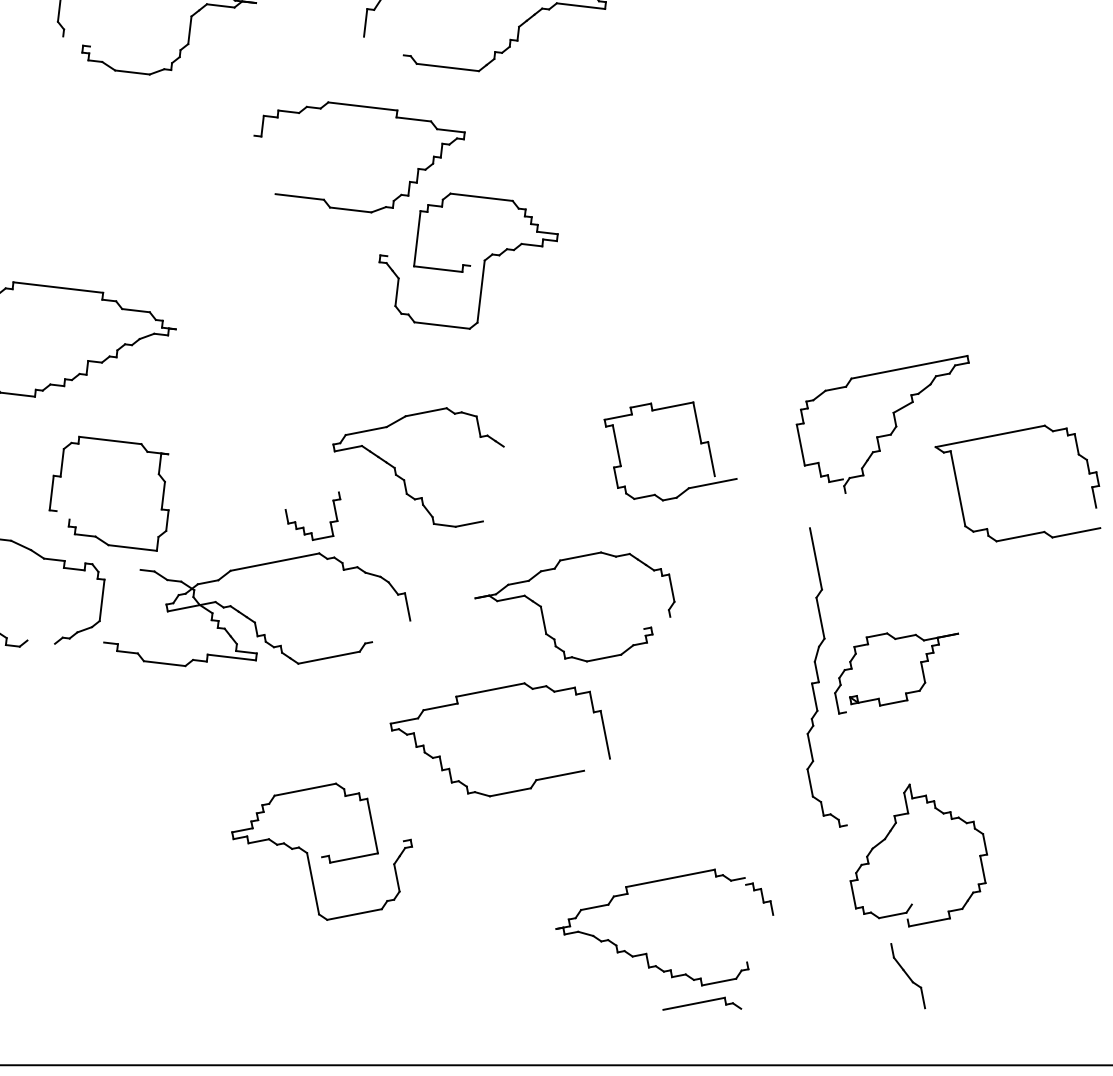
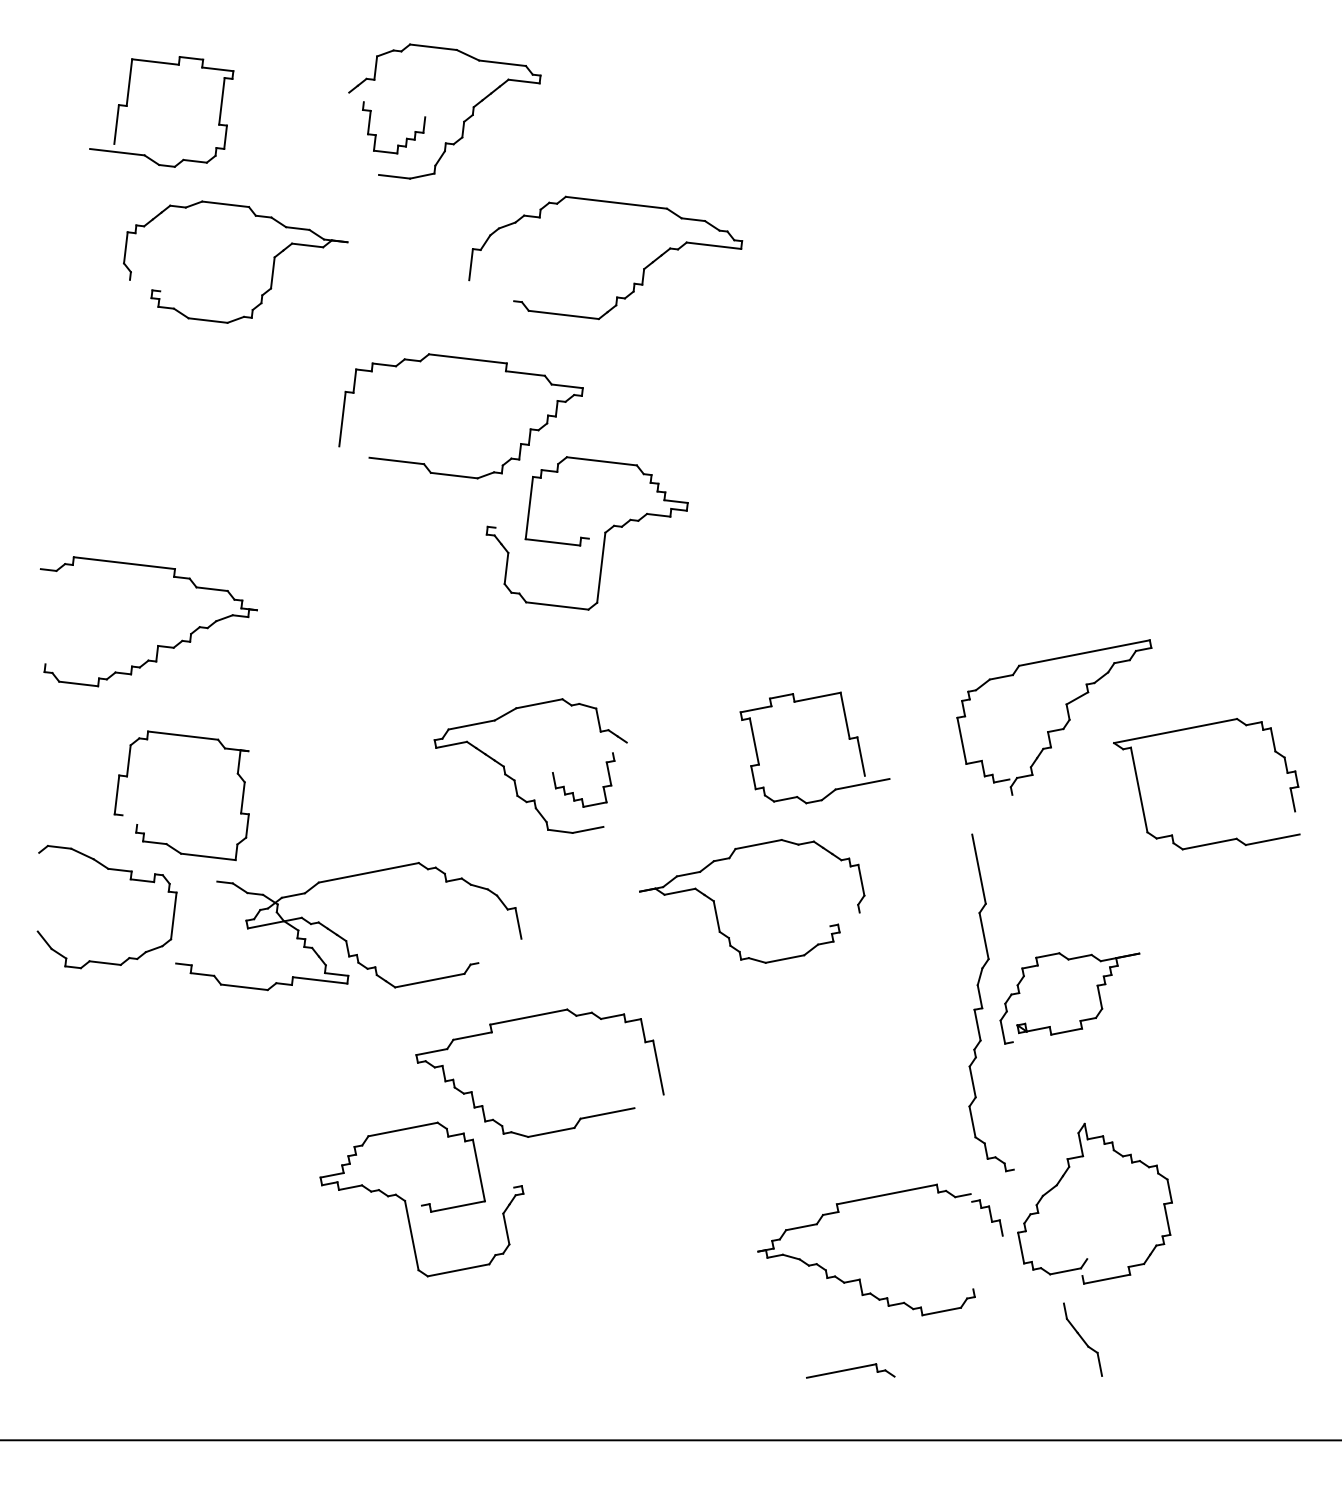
line: (251, 159) -> (342, 418), added
part: (303, 527) -> (573, 792), moved
part: (543, 613) -> (716, 908), moved
line: (40, 641) -> (104, 962), added
part: (490, 691) -> (528, 1018), moved
part: (647, 952) -> (860, 1278), moved

